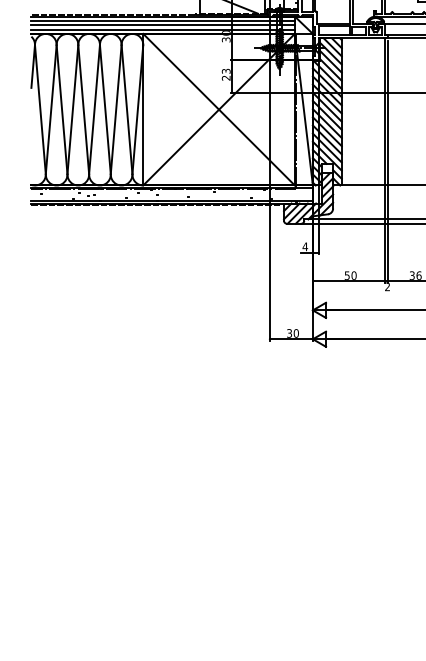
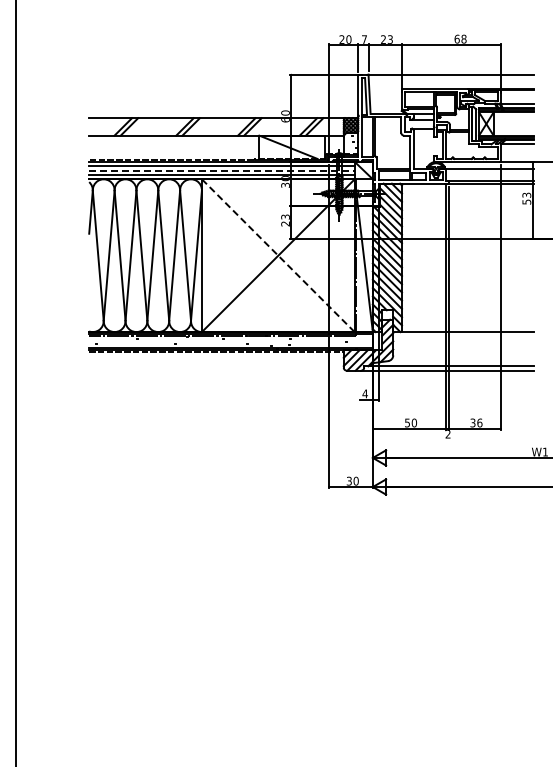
line: (162, 25) -> (221, 170), solid -> dashed
line: (218, 109) -> (277, 255), solid -> dashed

